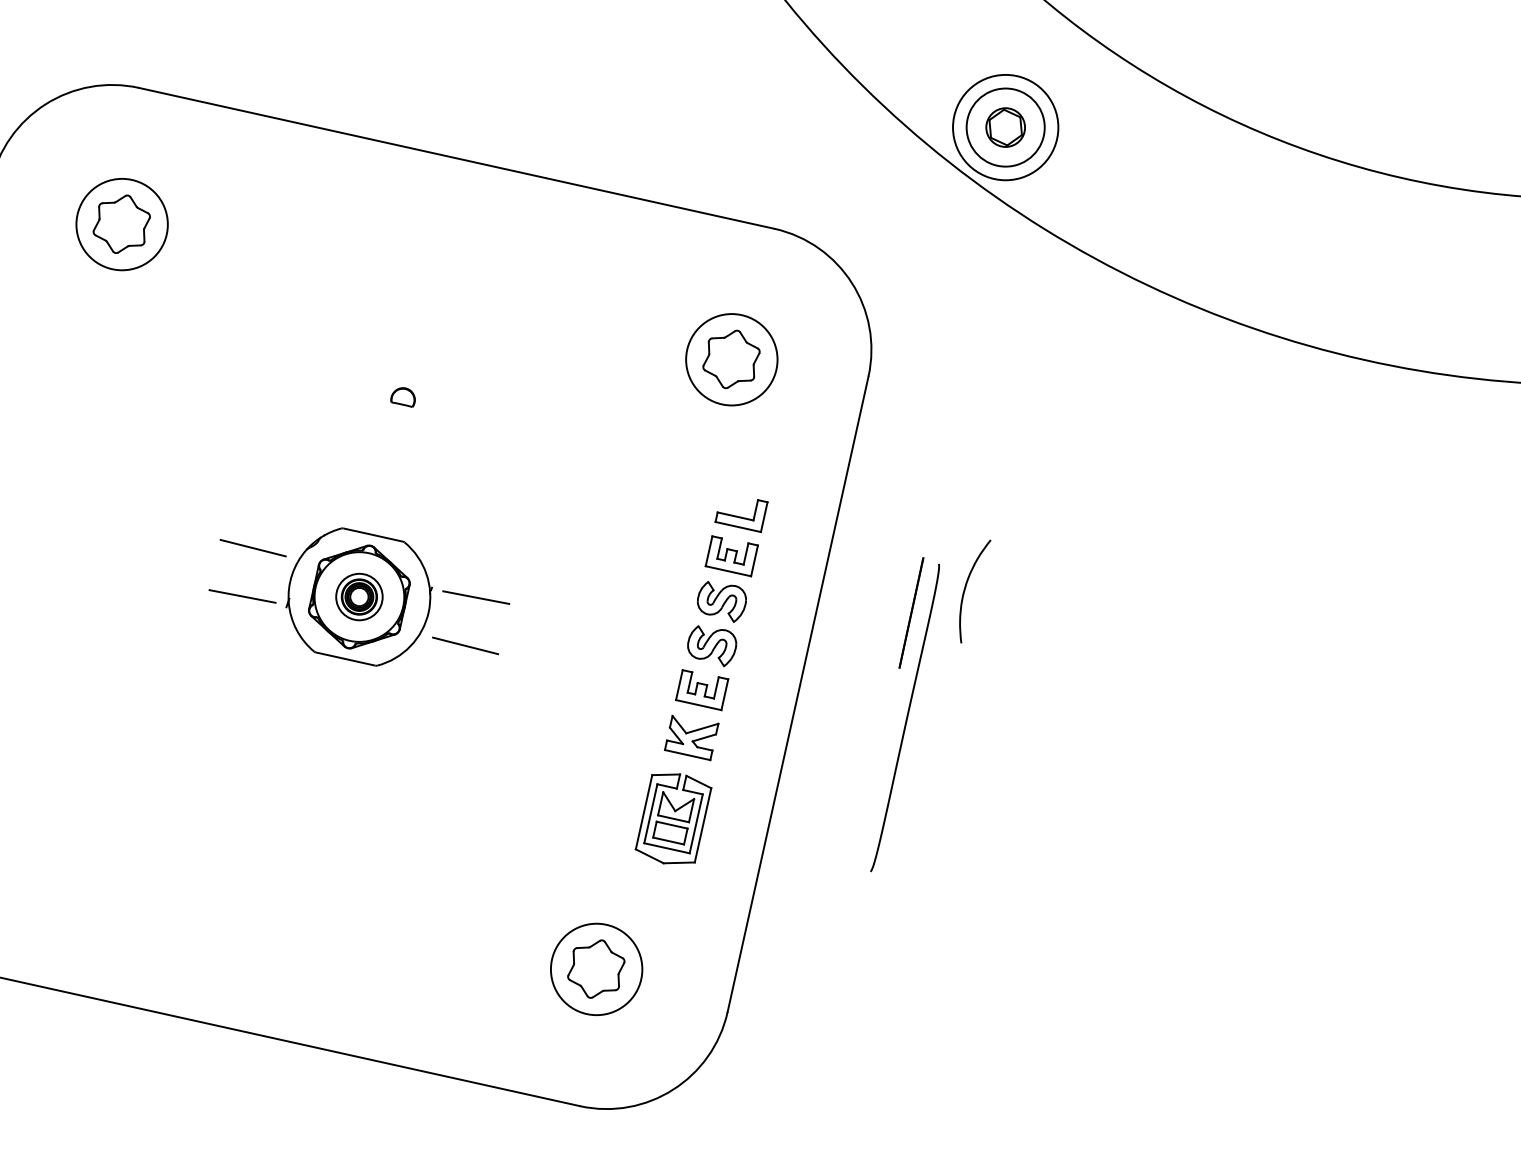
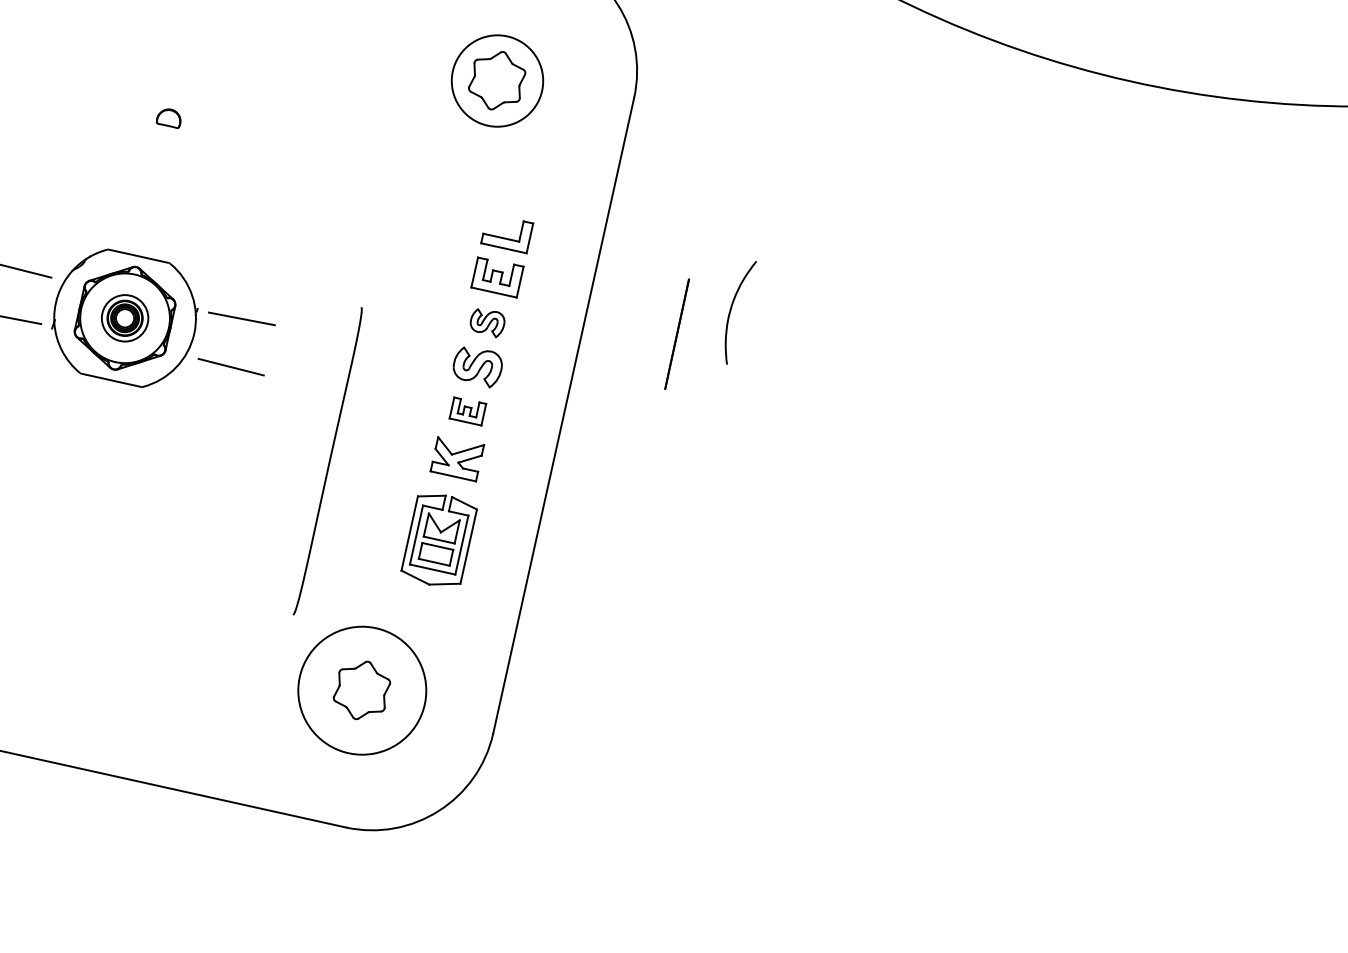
part: (721, 601) -> (487, 322), size x0.7
part: (702, 690) -> (468, 411), size x0.7
curve: (906, 717) -> (329, 460), moved
circle: (596, 969) -> (362, 690), size x1.4

